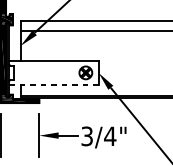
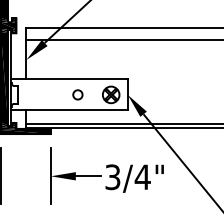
circle: (59, 72) -> (77, 94), added
line: (53, 84) -> (69, 110), dashed -> solid

